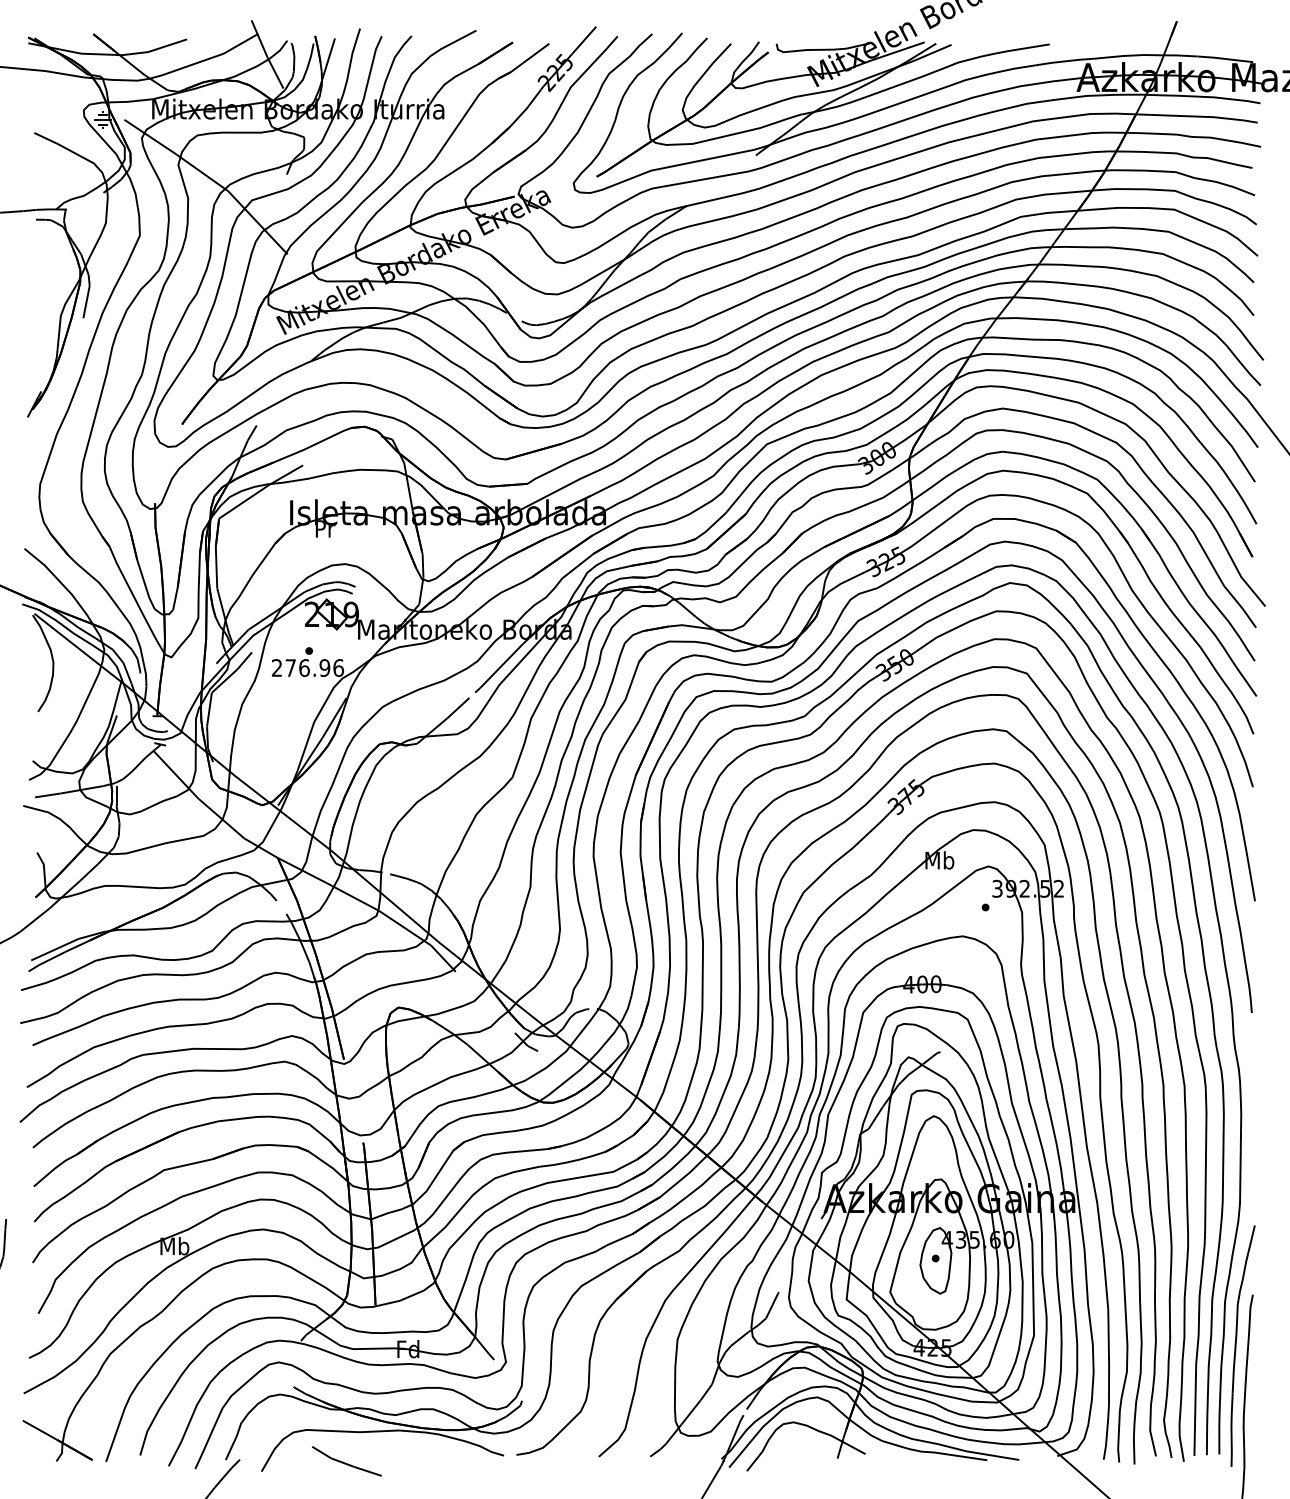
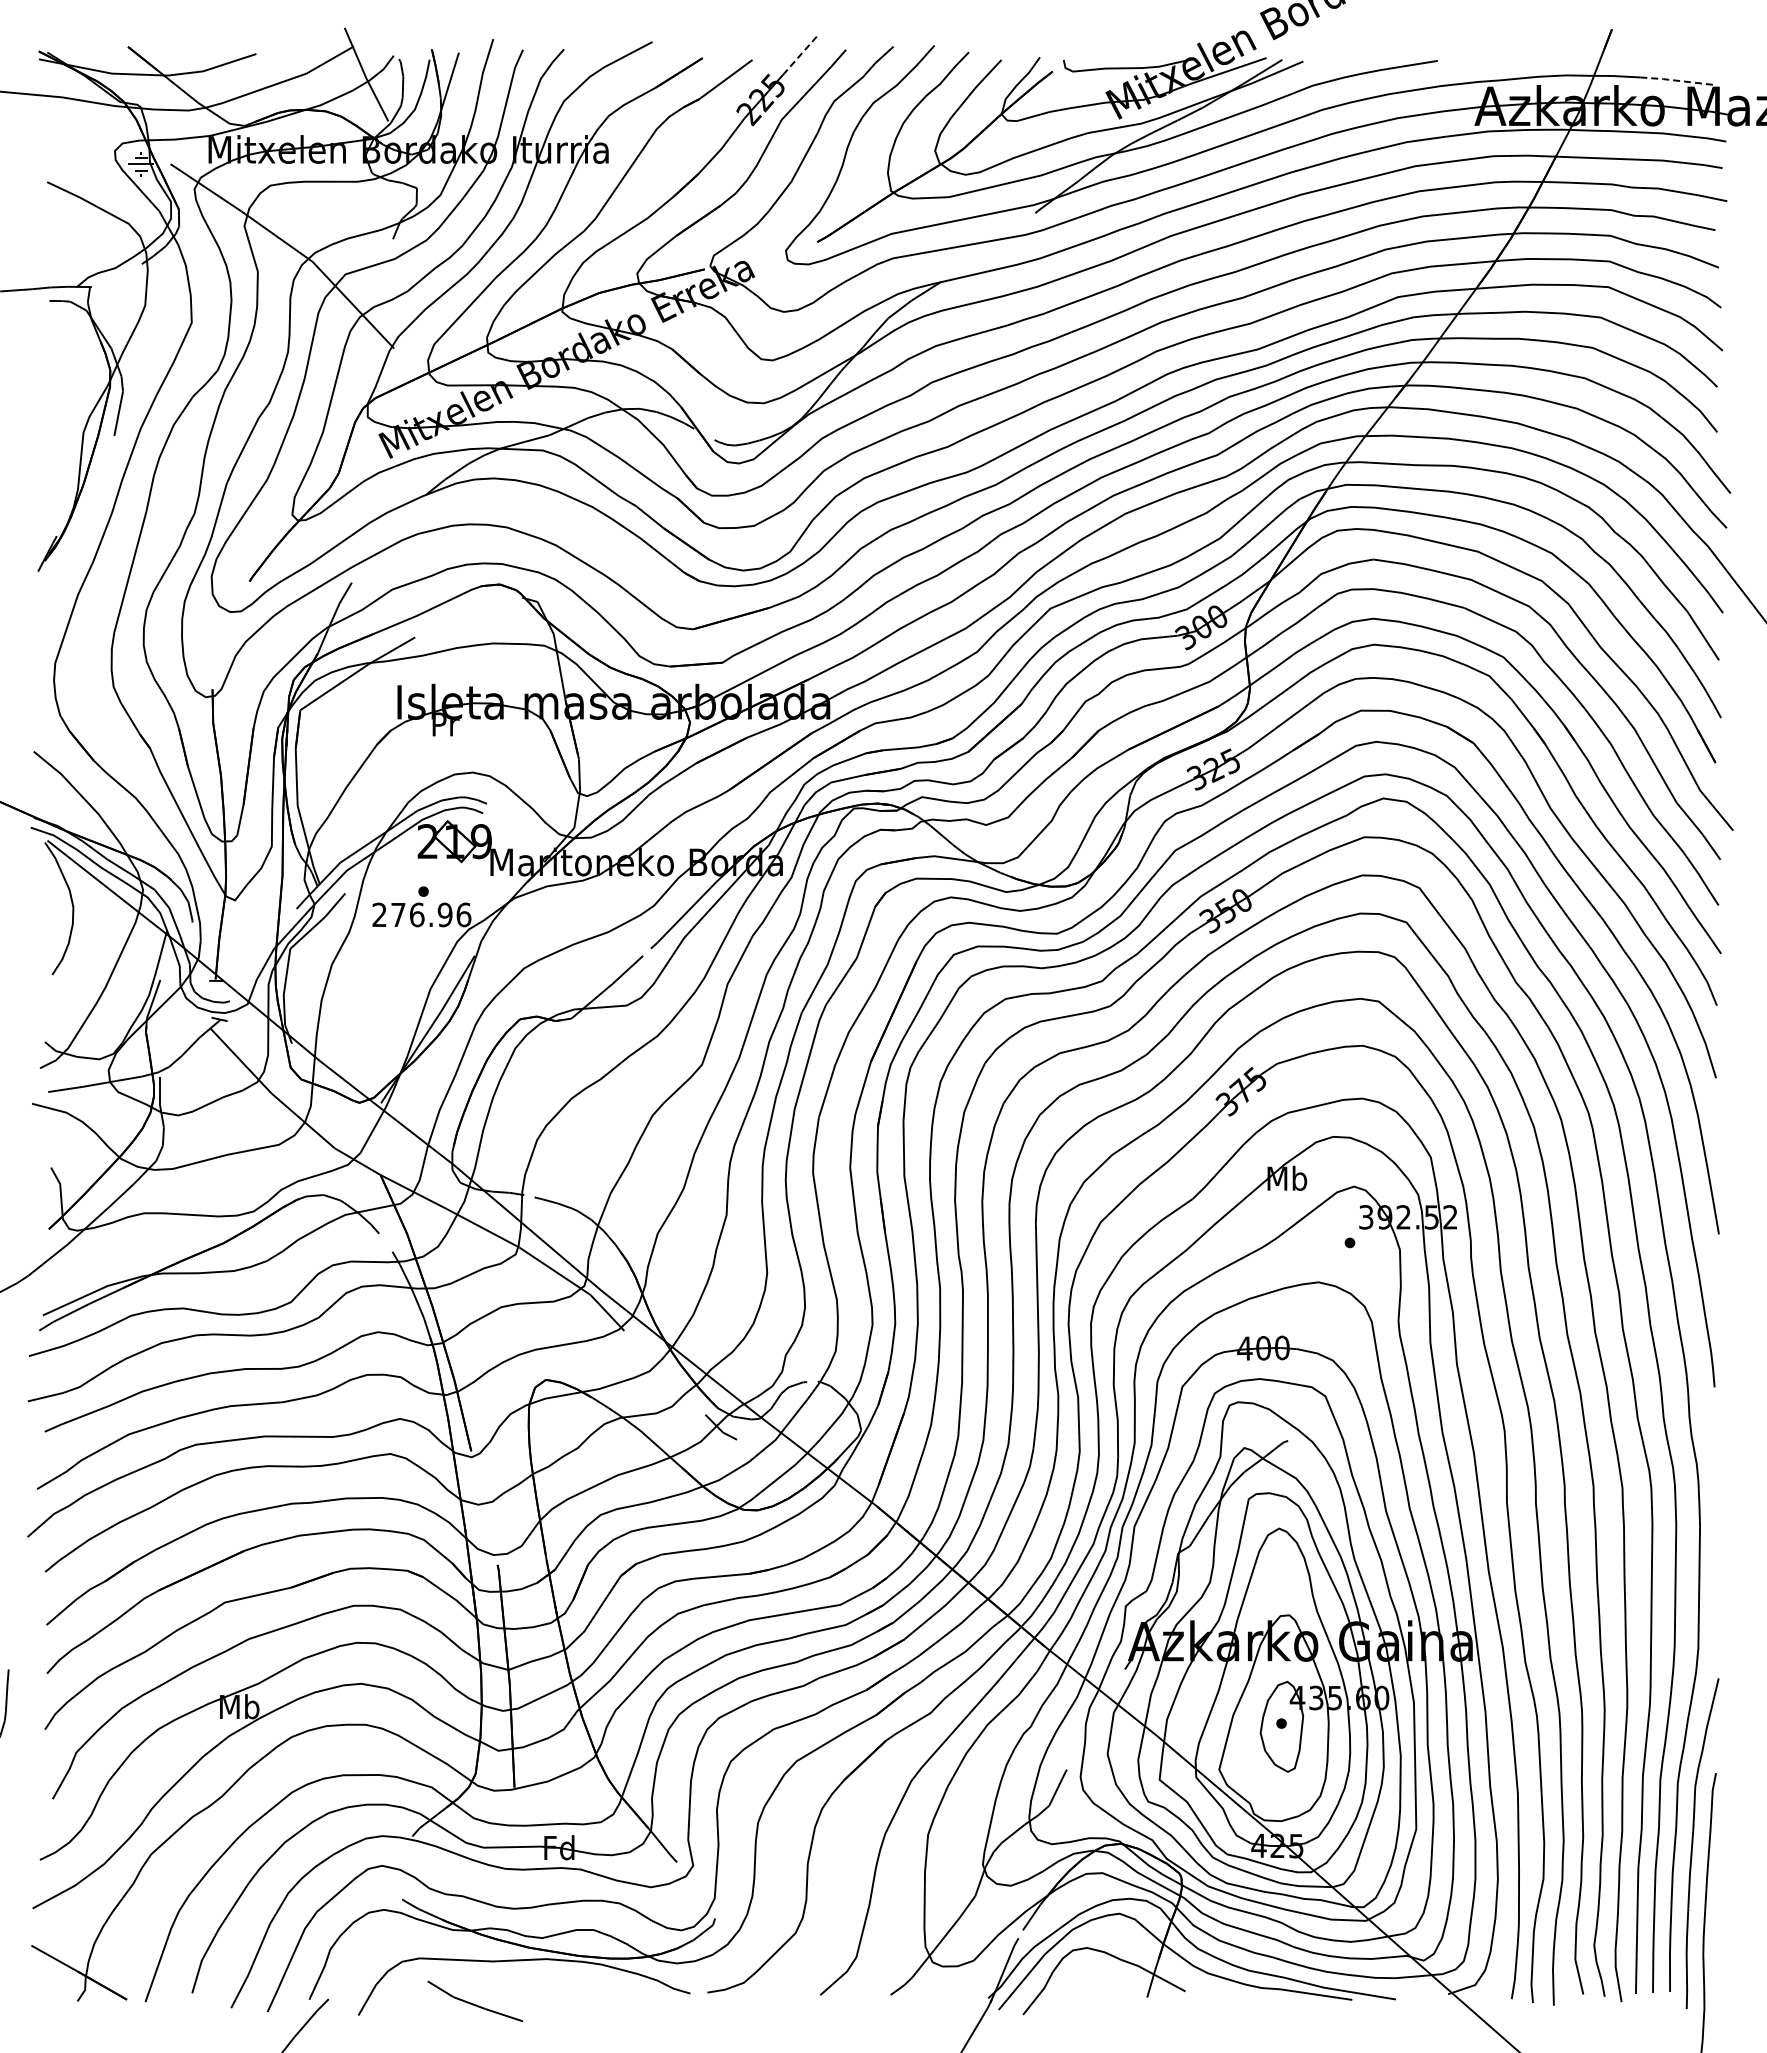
line: (584, 40) -> (800, 55), solid -> dashed
line: (1225, 58) -> (1678, 80), solid -> dashed

